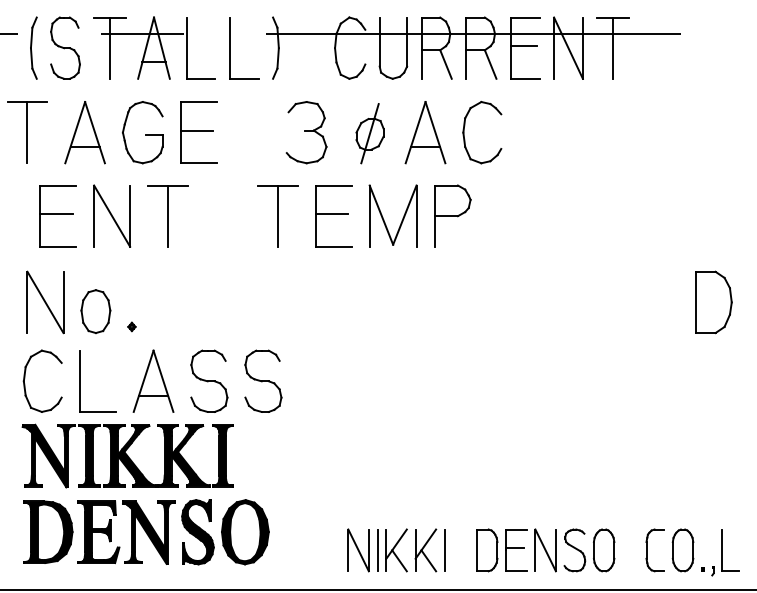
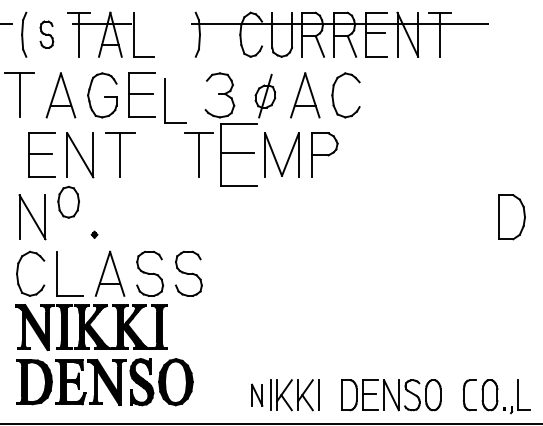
part: (65, 47) -> (46, 34), size x0.6
part: (230, 48) -> (165, 101), moved
part: (333, 216) -> (239, 155), size x1.4
part: (95, 311) -> (68, 202), moved
part: (358, 550) -> (257, 395), size x0.7

